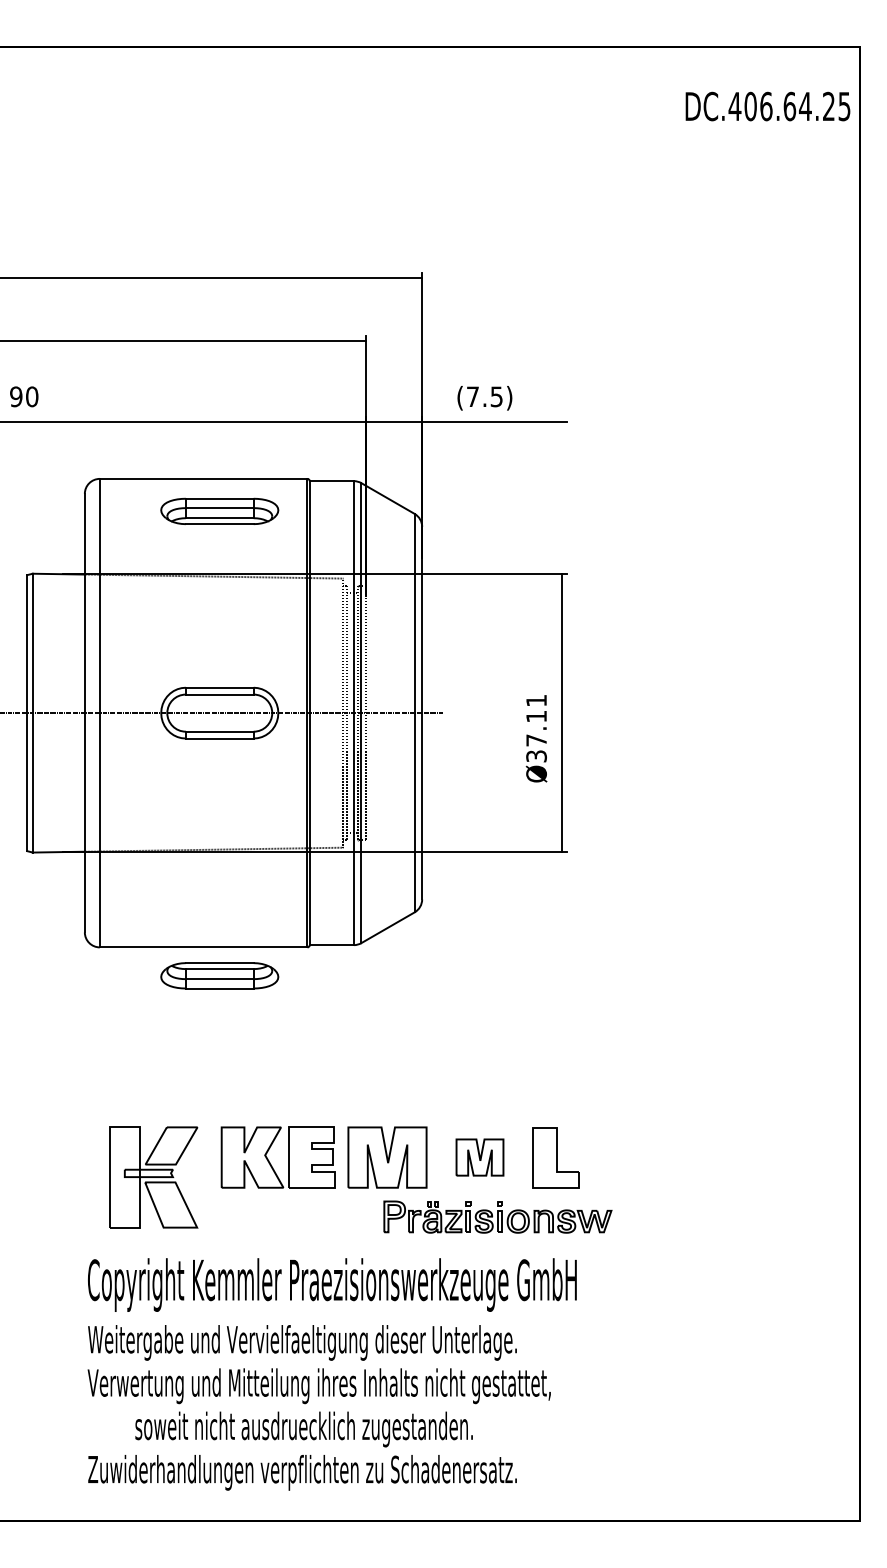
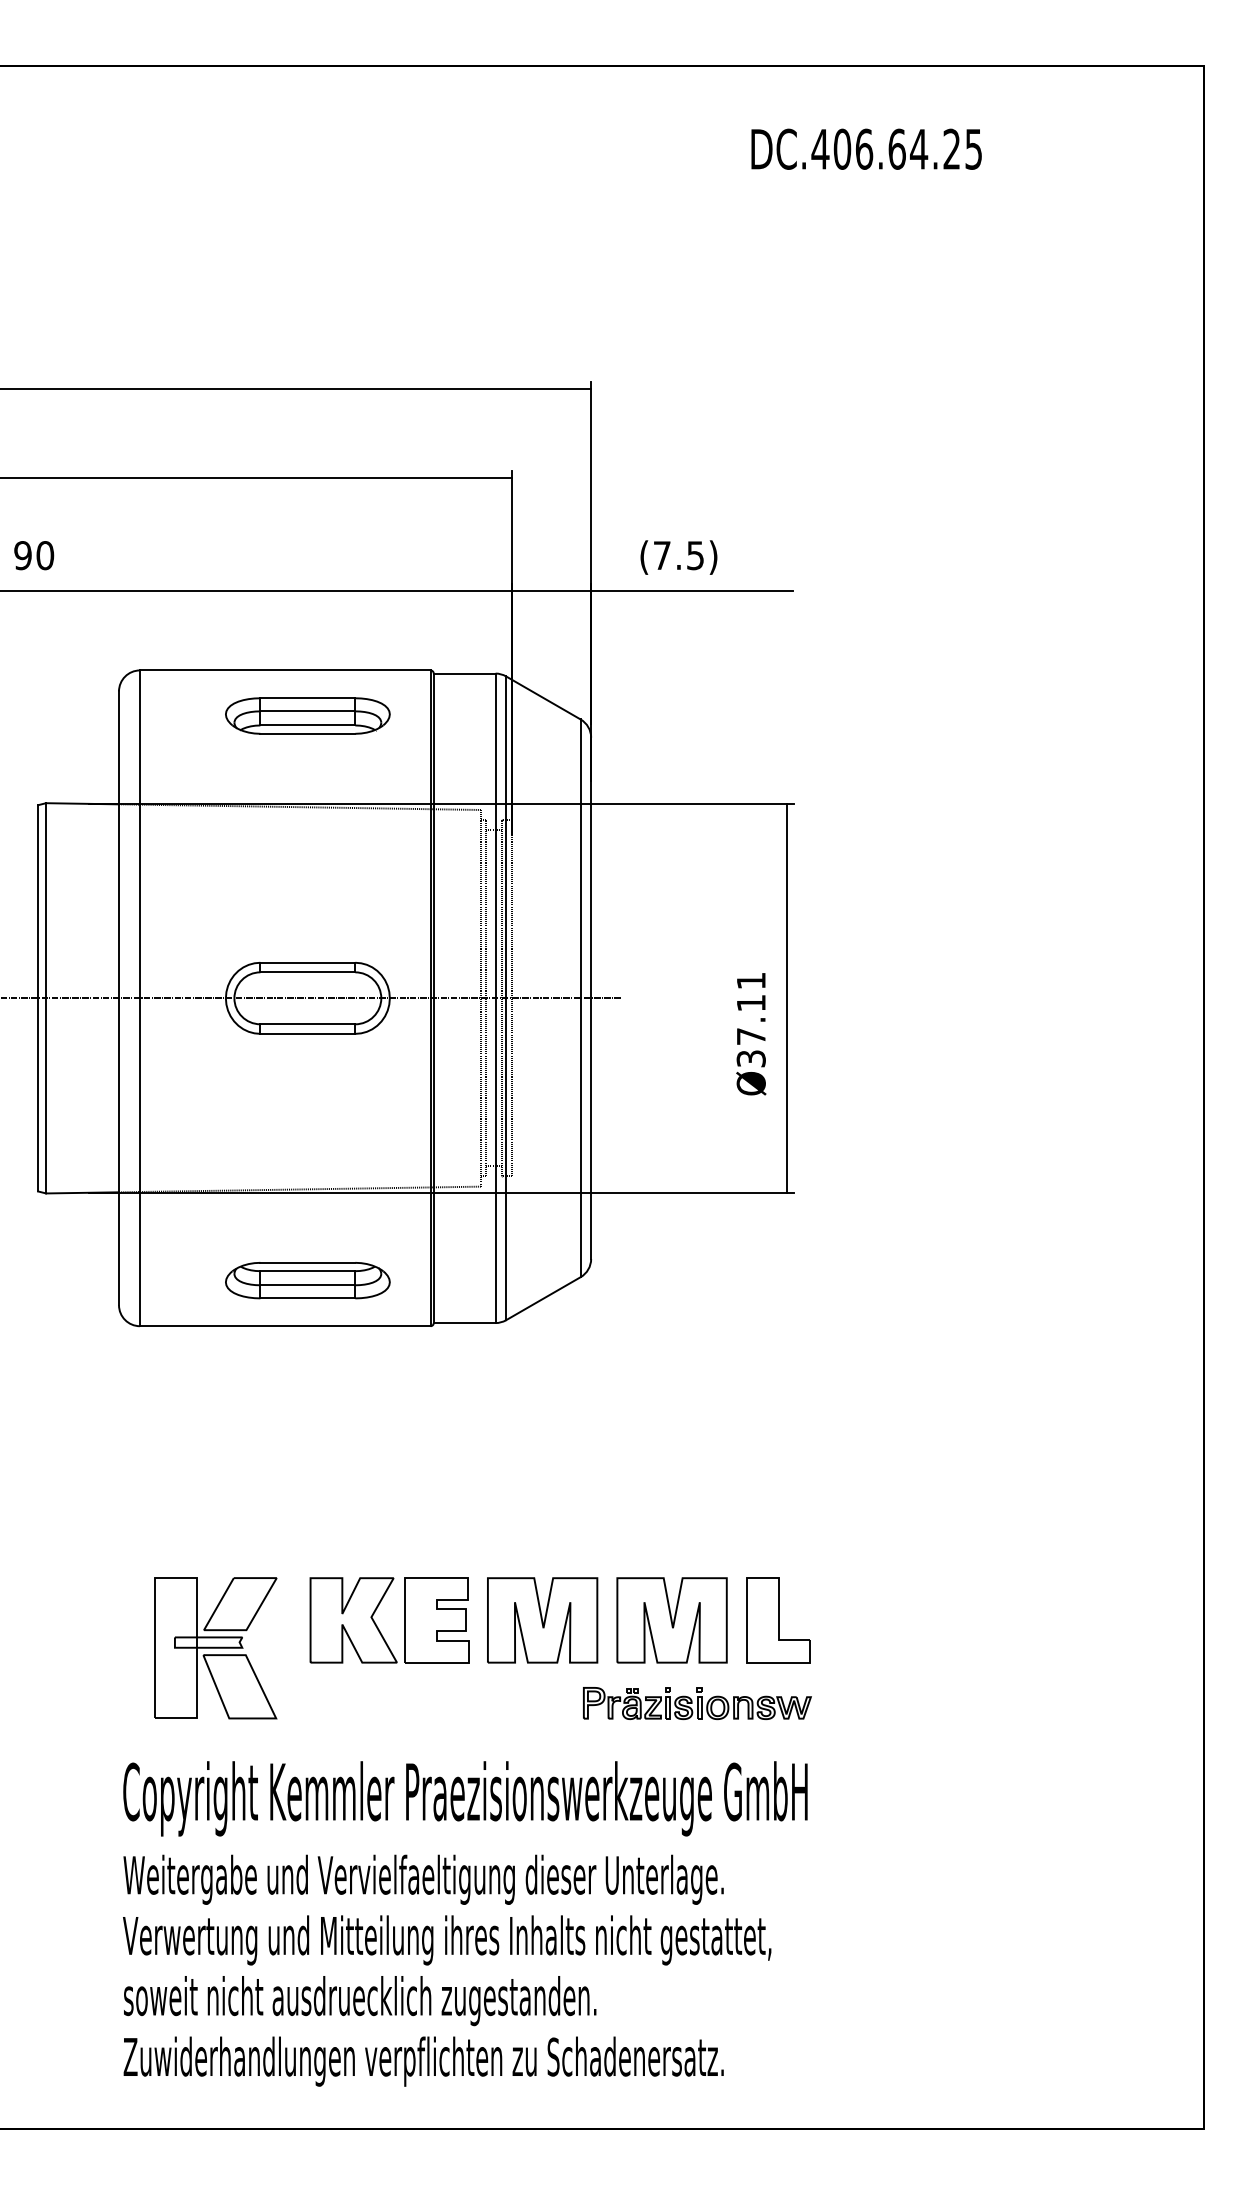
text: (767, 106) -> (865, 149), moved
part: (219, 975) -> (307, 1280), moved
part: (479, 1157) -> (671, 1620), size x1.67
part: (498, 1216) -> (697, 1702), size x0.71
text: (303, 1429) -> (359, 2001), moved

